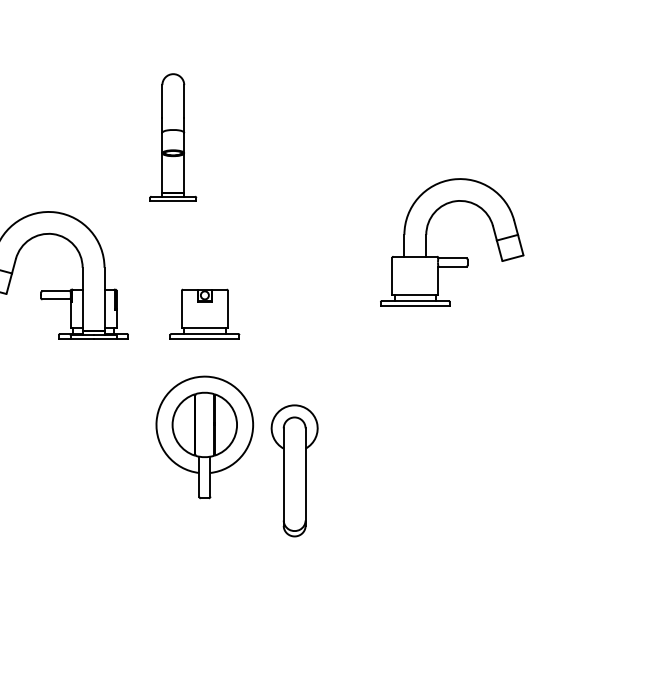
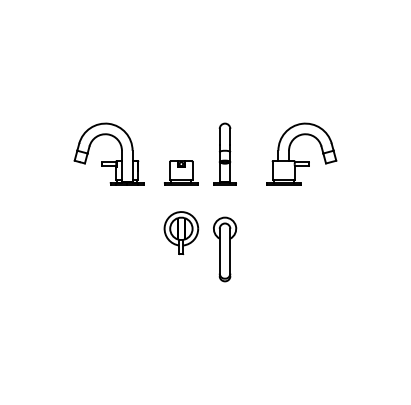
part: (172, 135) -> (224, 153), moved
part: (451, 256) -> (301, 161), moved
part: (205, 435) -> (181, 232), size x0.71

